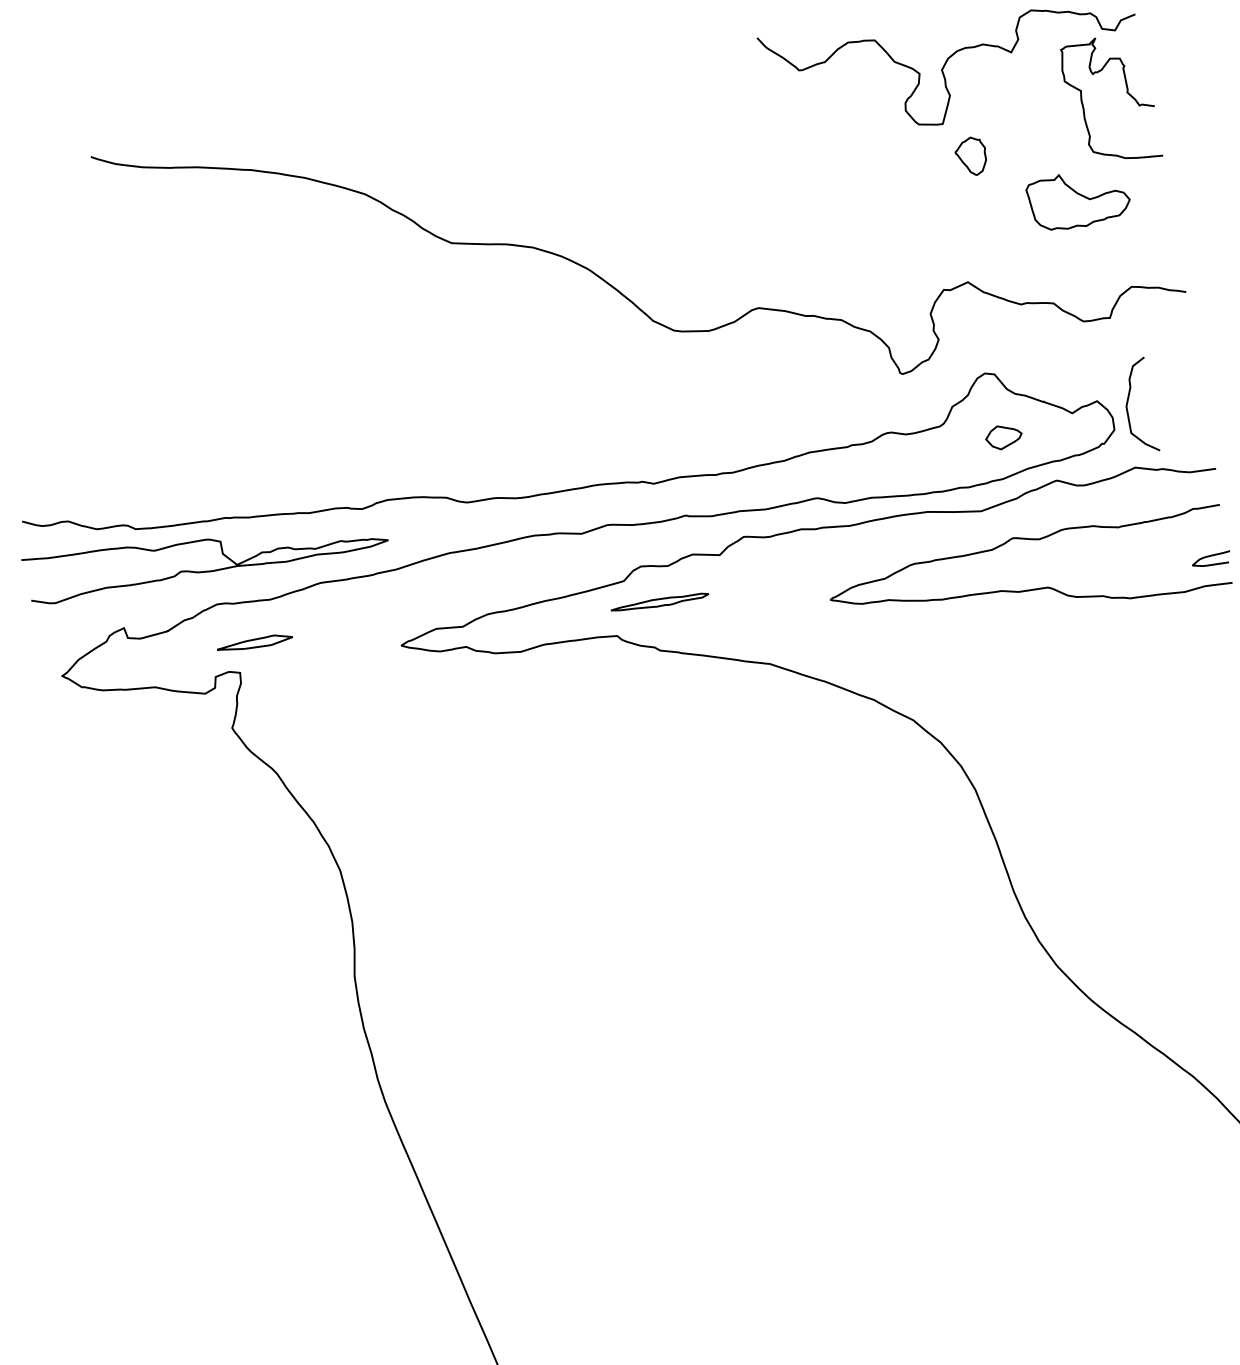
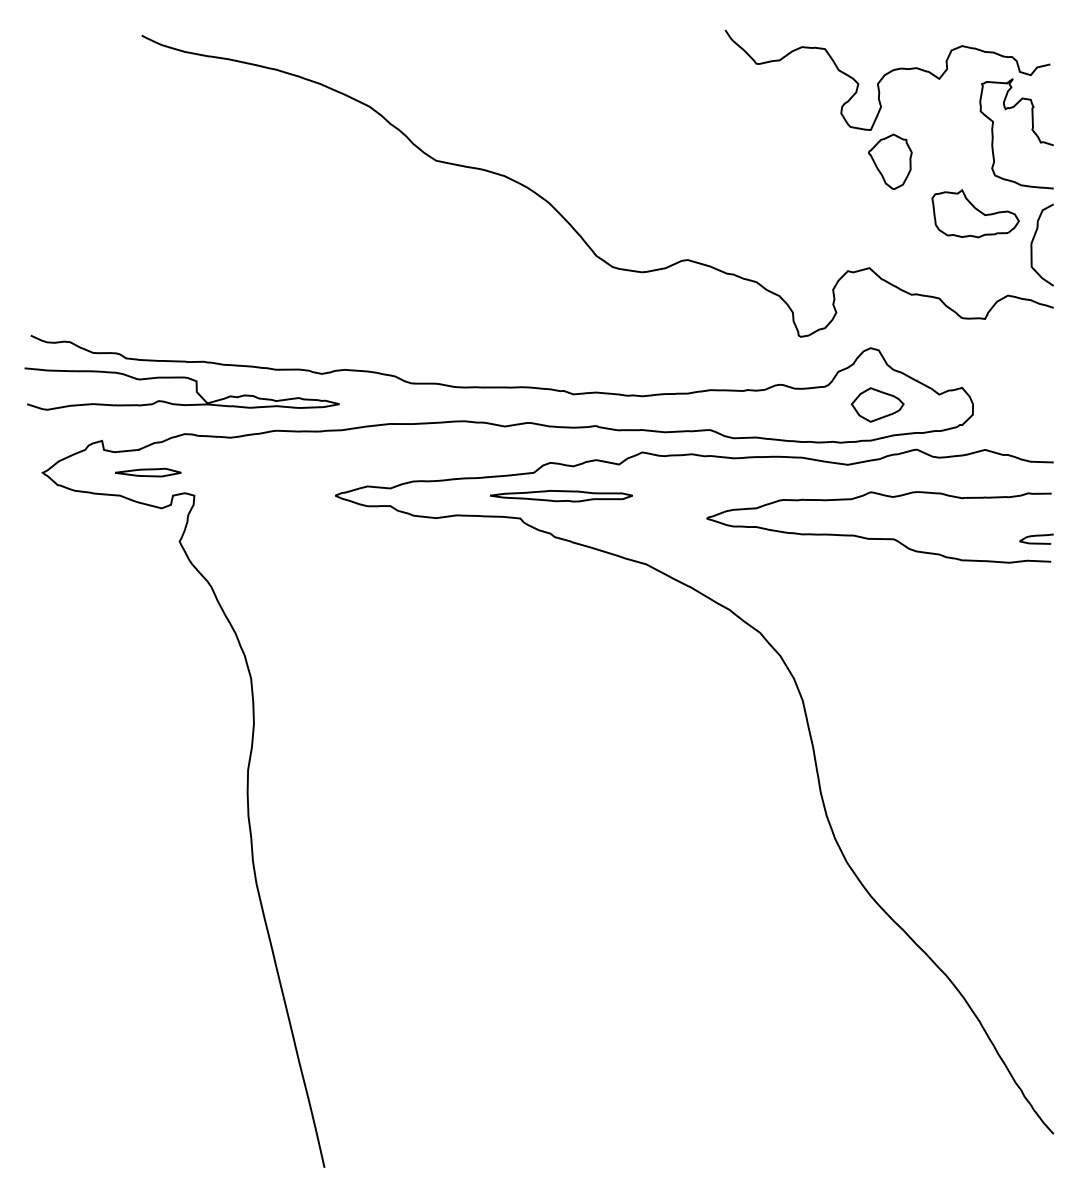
part: (971, 156) -> (890, 161), size x1.67
curve: (1128, 403) -> (1033, 241), moved
part: (1003, 436) -> (877, 404), size x1.67
part: (659, 602) -> (561, 496), size x1.67
part: (255, 643) -> (148, 472), moved

